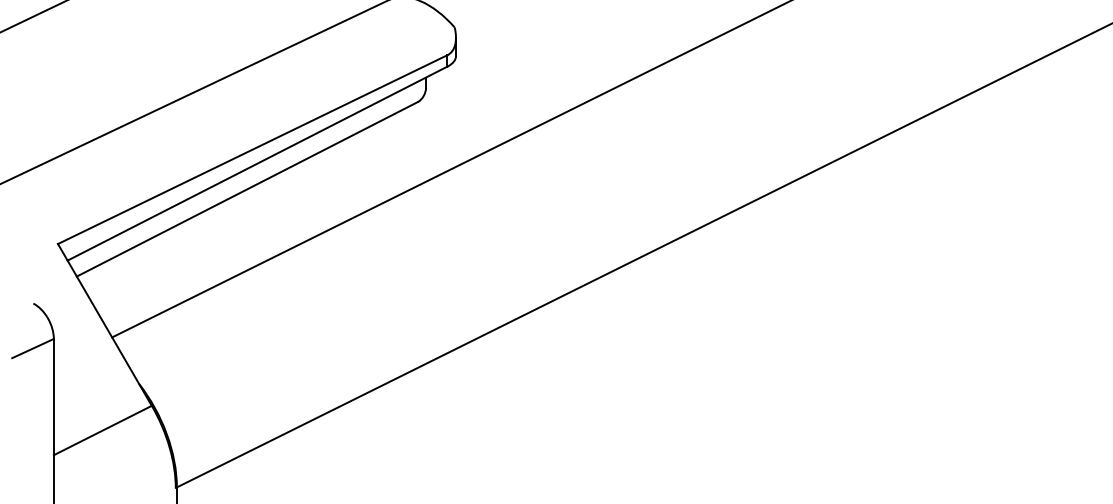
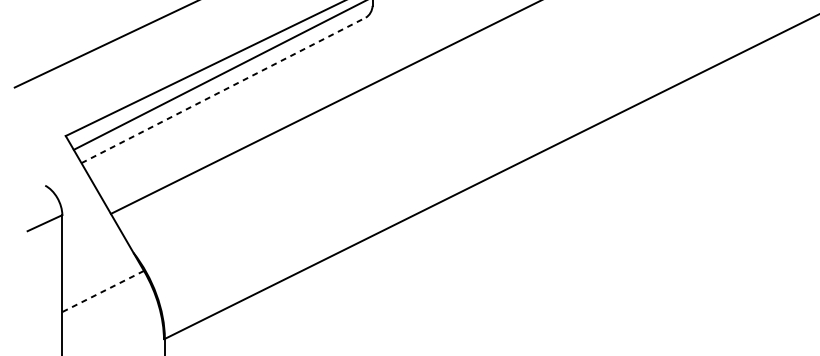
line: (247, 189) -> (223, 90), solid -> dashed
line: (102, 430) -> (102, 291), solid -> dashed

